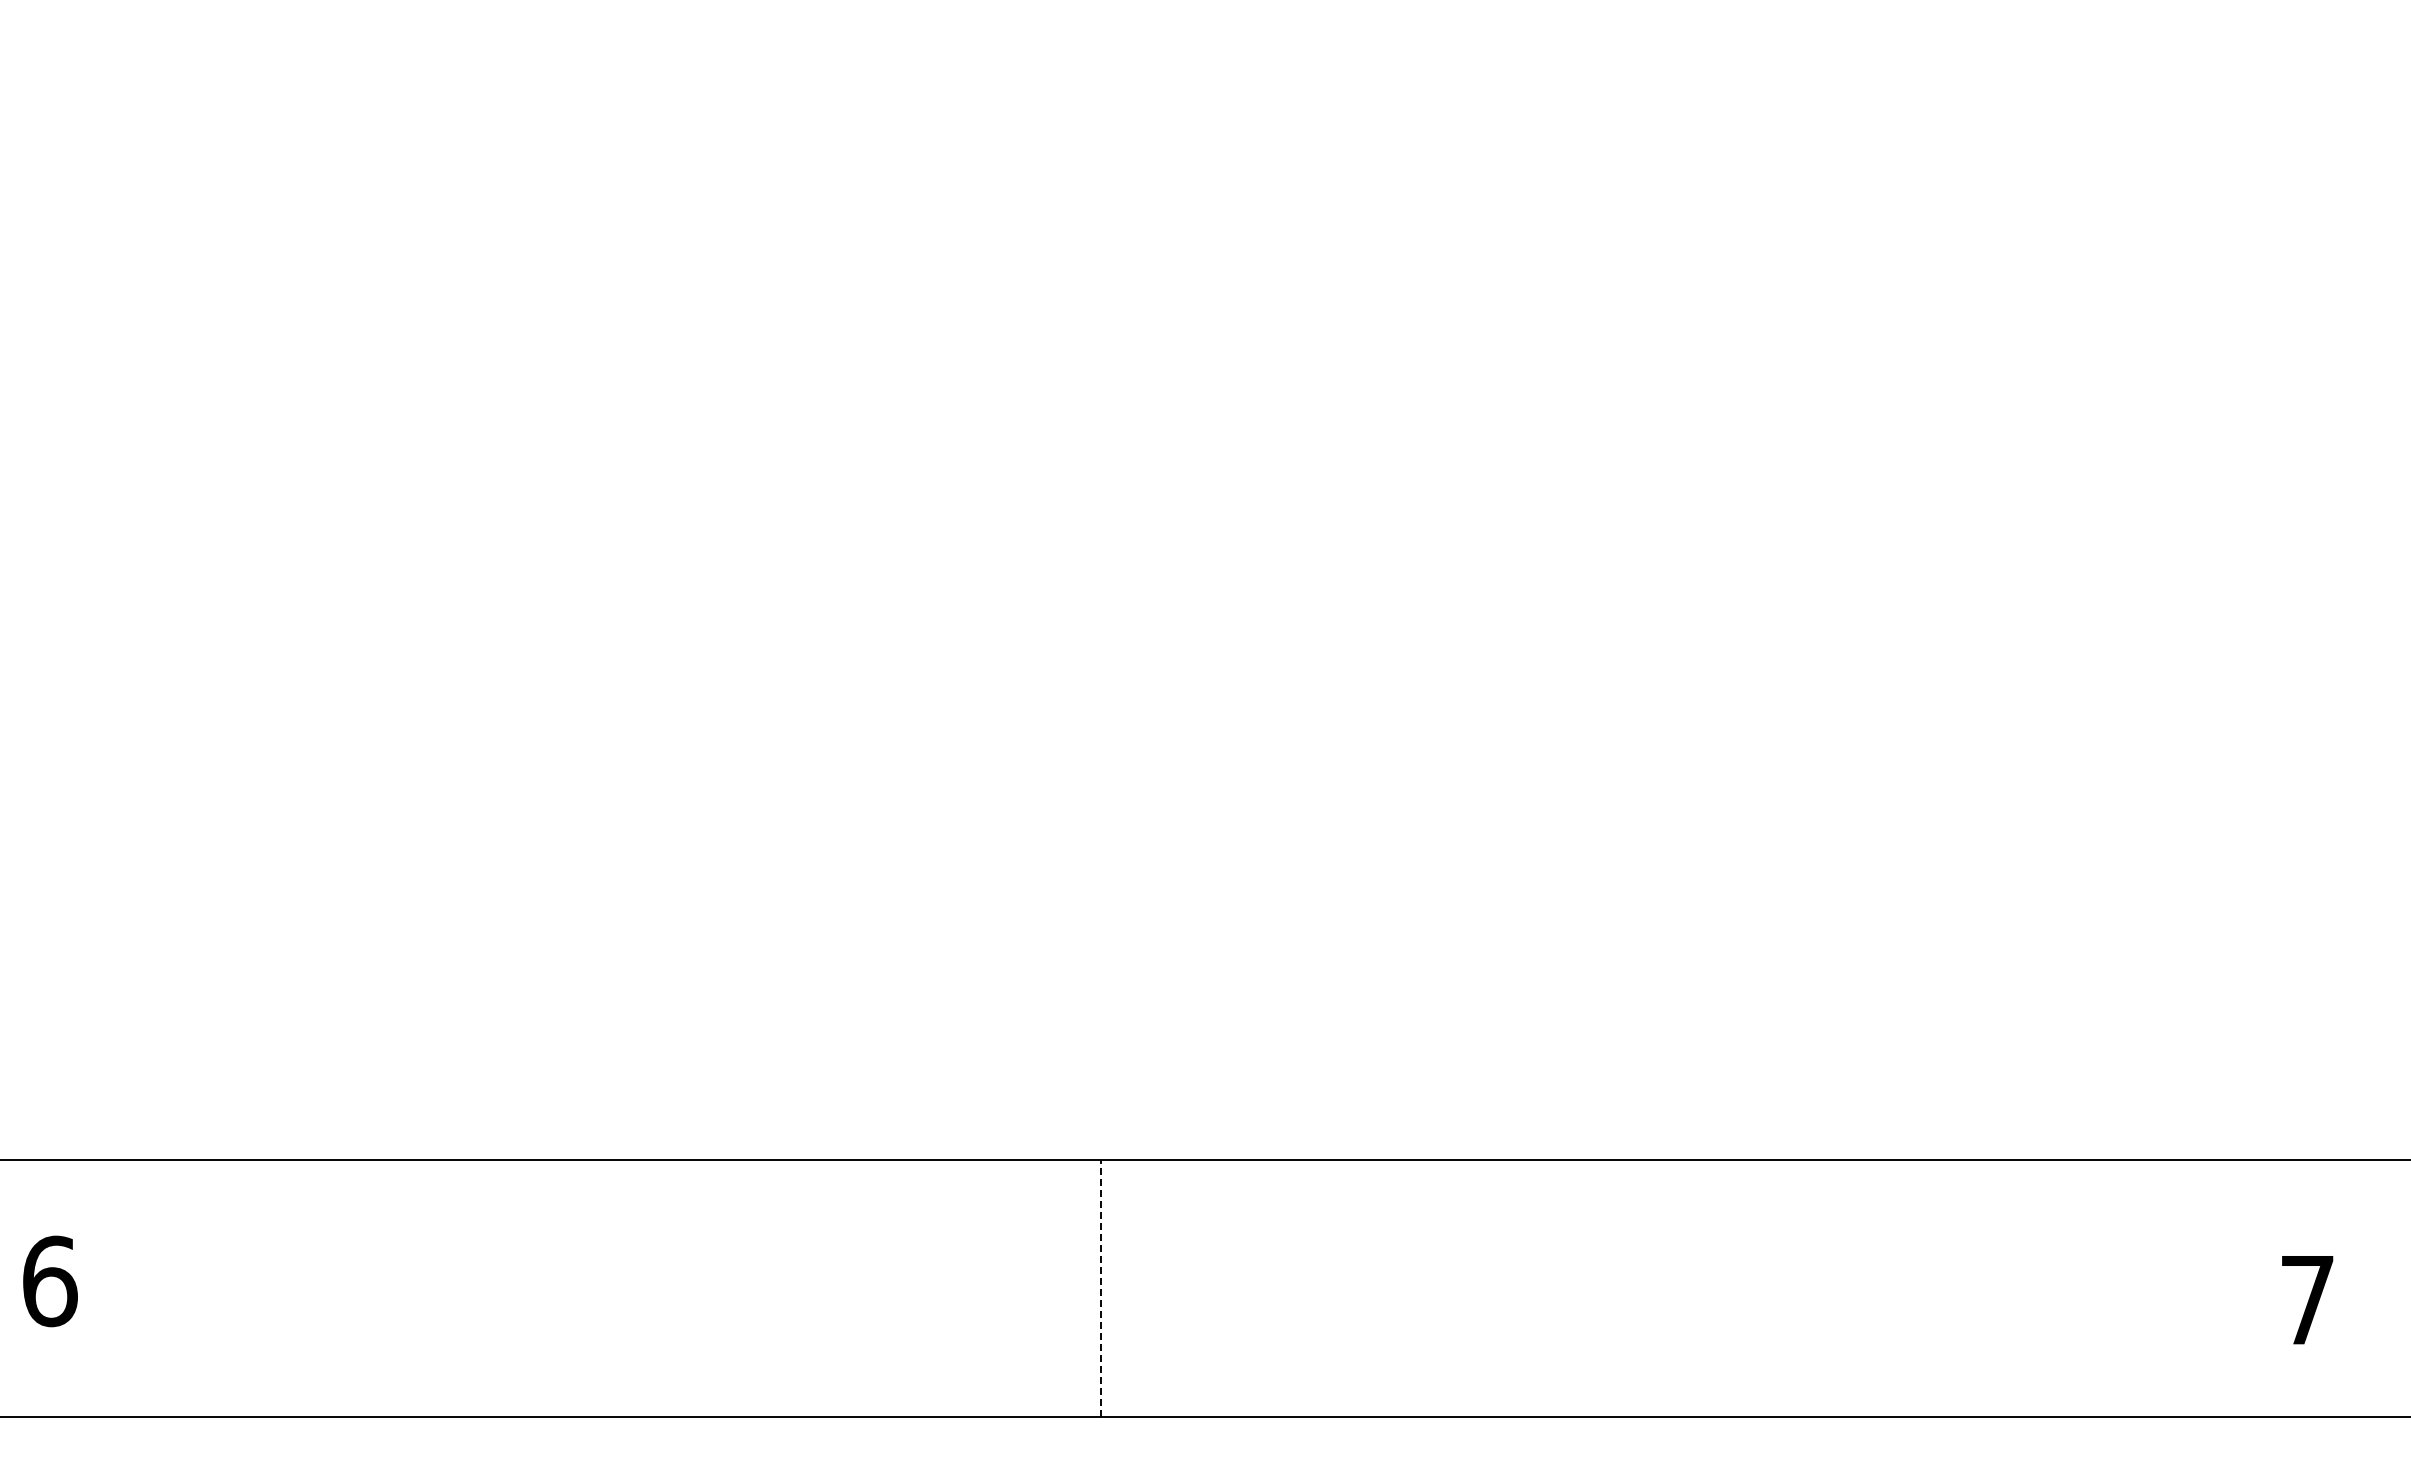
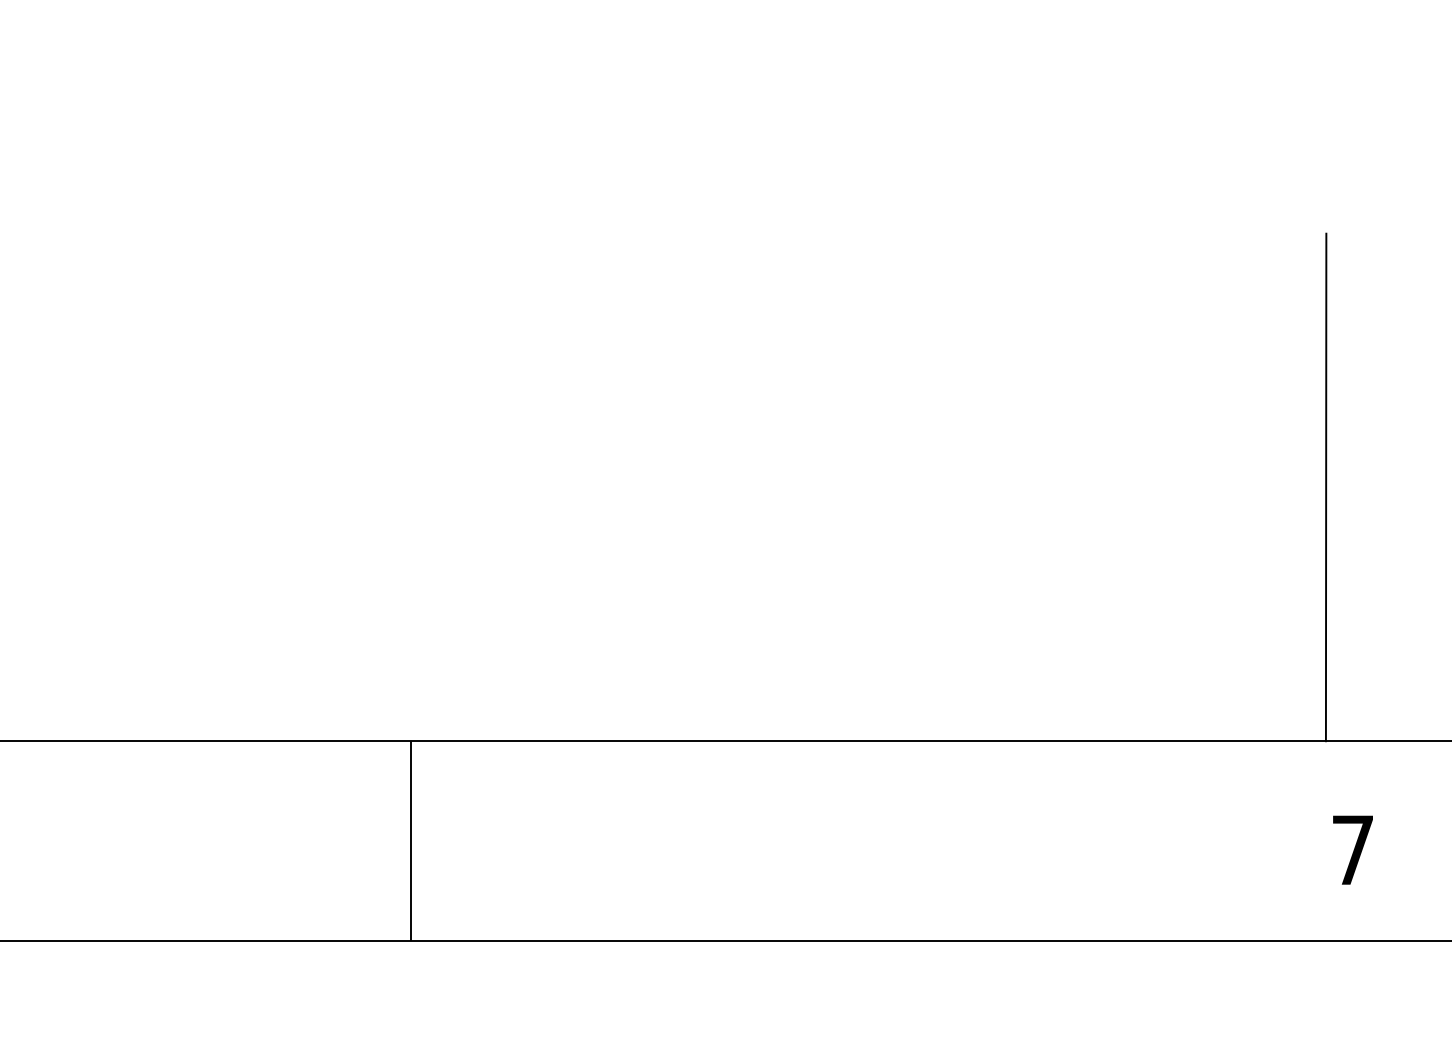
line: (2272, 835) -> (1325, 487), added
line: (1100, 1288) -> (410, 841), dashed -> solid

